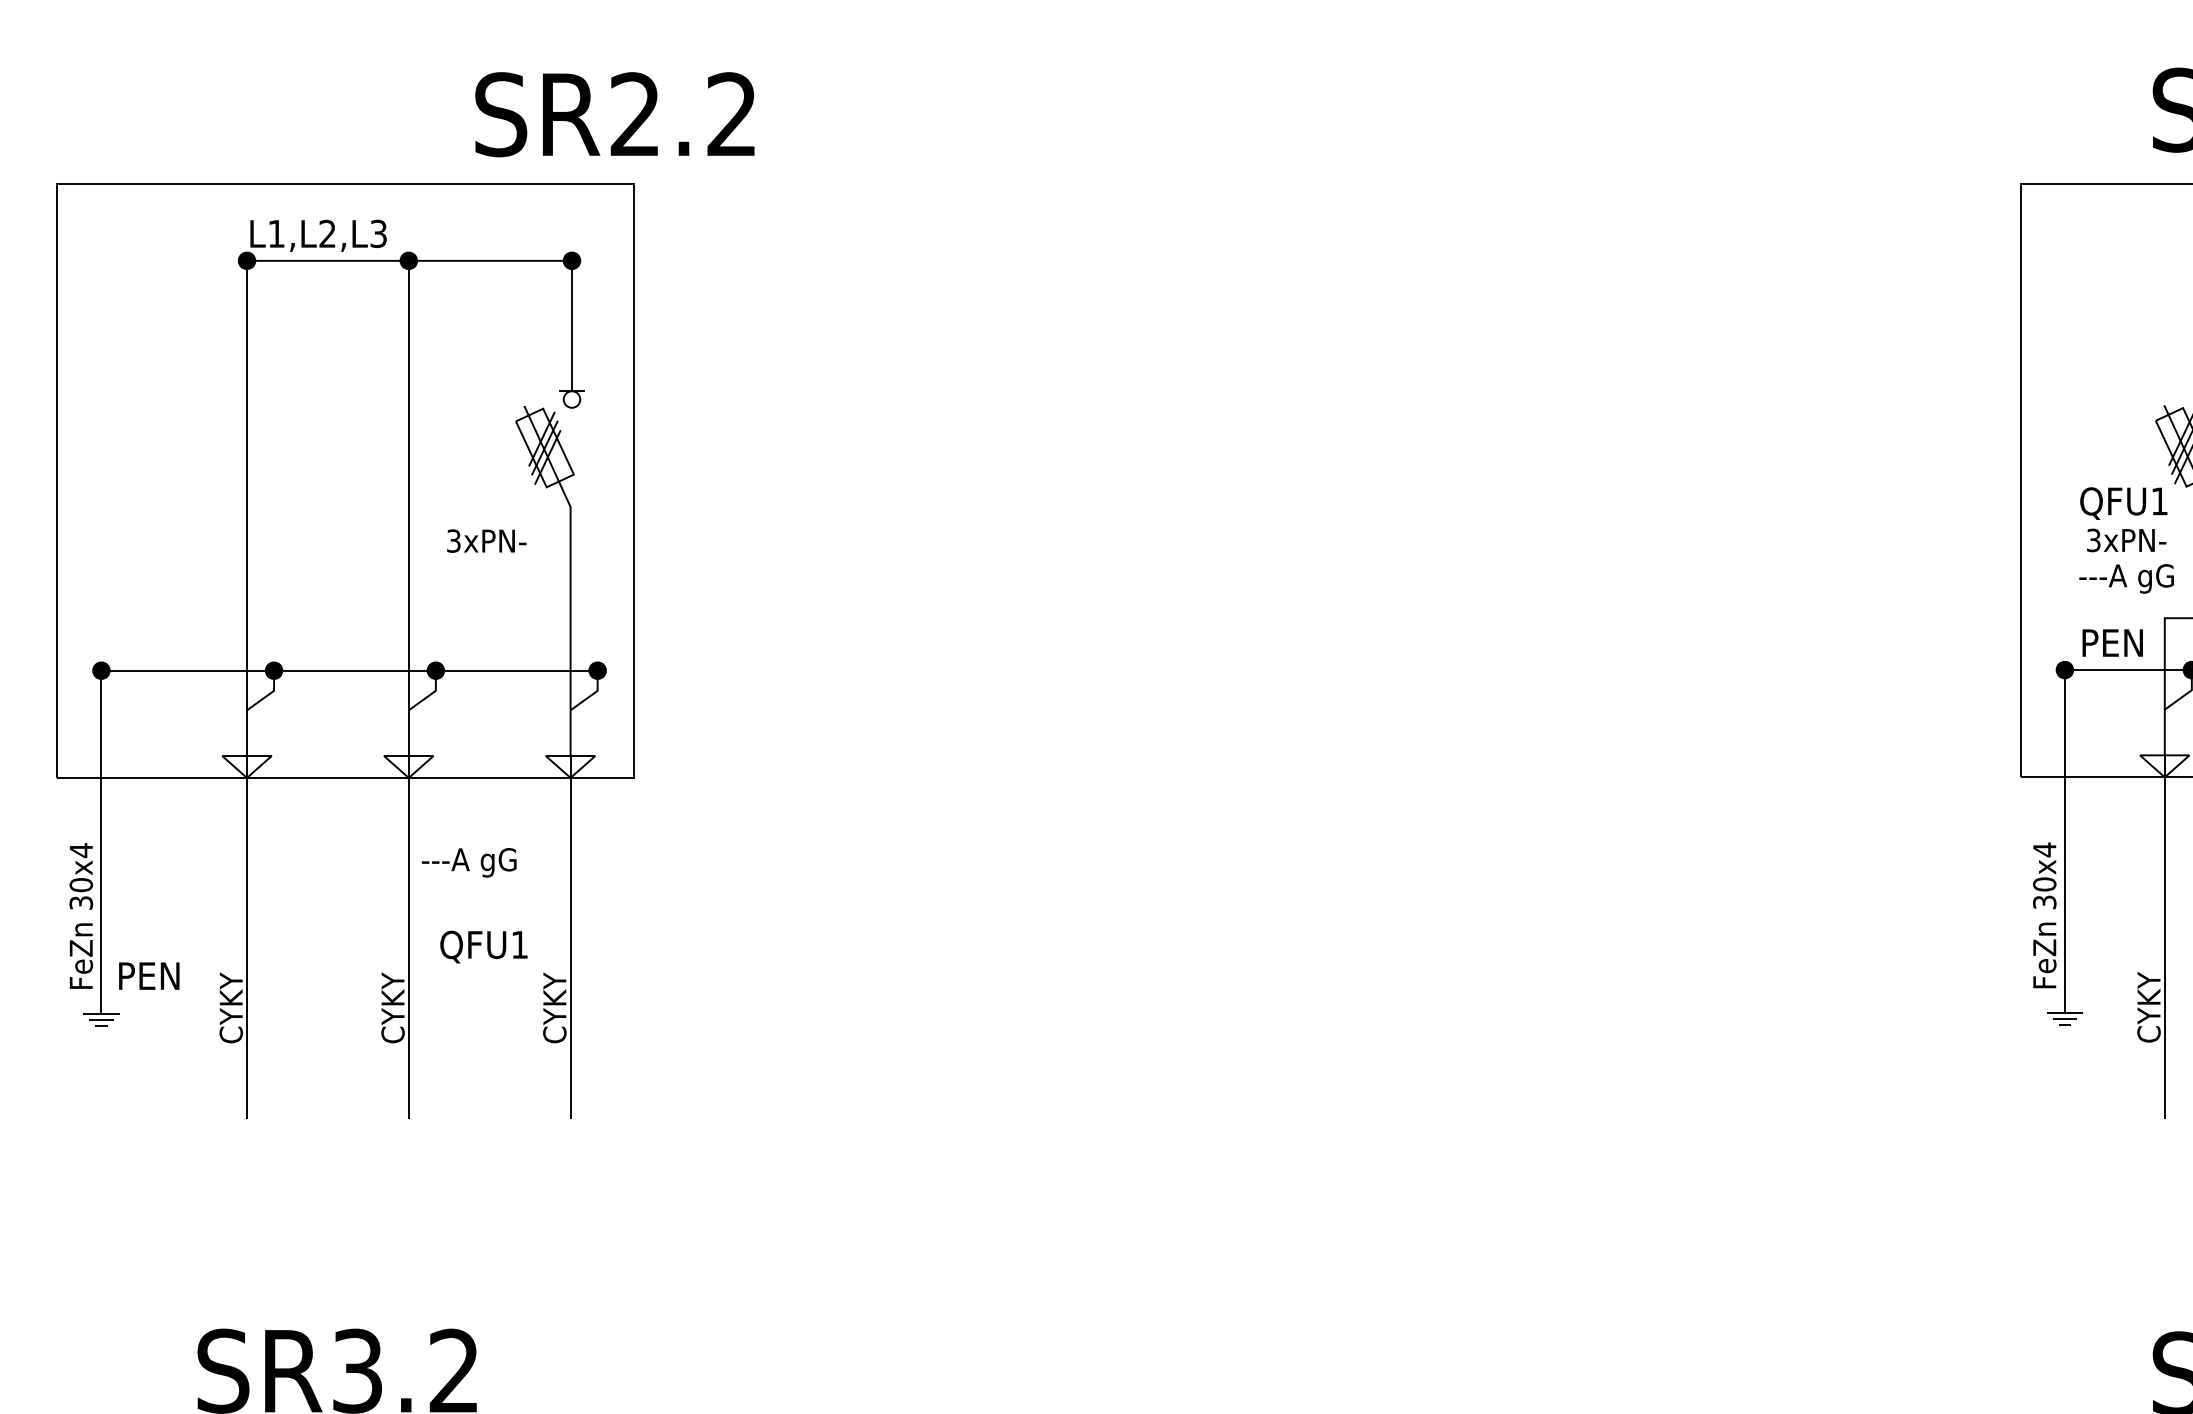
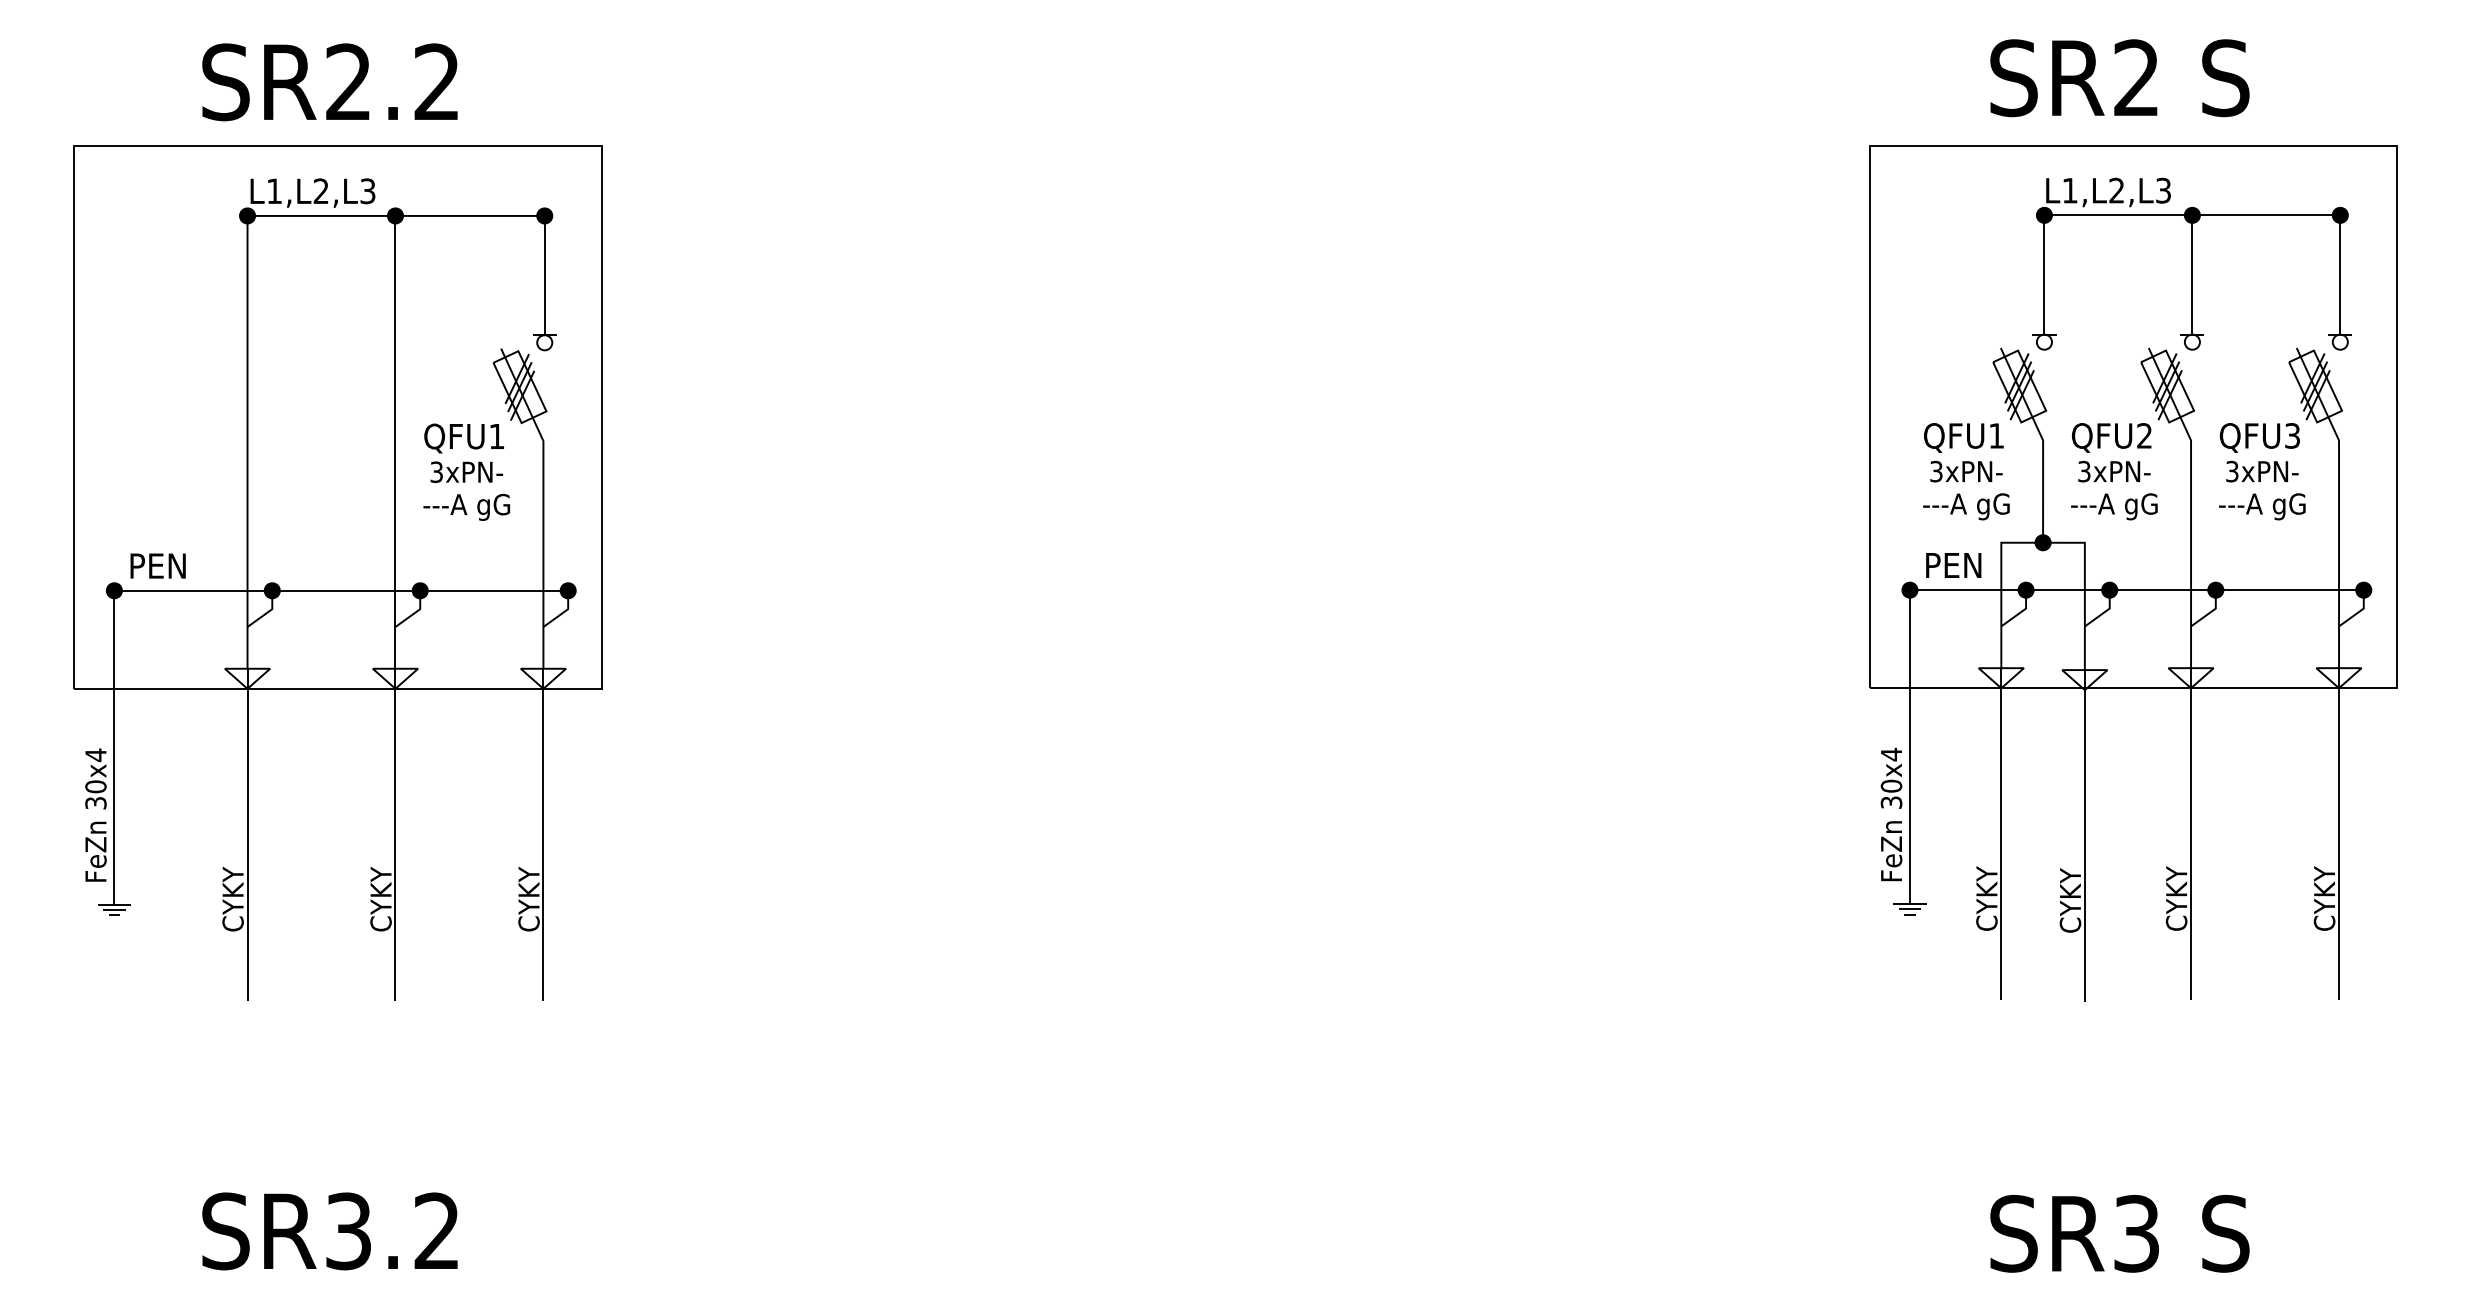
text: (614, 114) -> (329, 82), moved
text: (468, 861) -> (466, 506), moved
text: (483, 947) -> (463, 438), moved
text: (148, 975) -> (157, 565), moved

